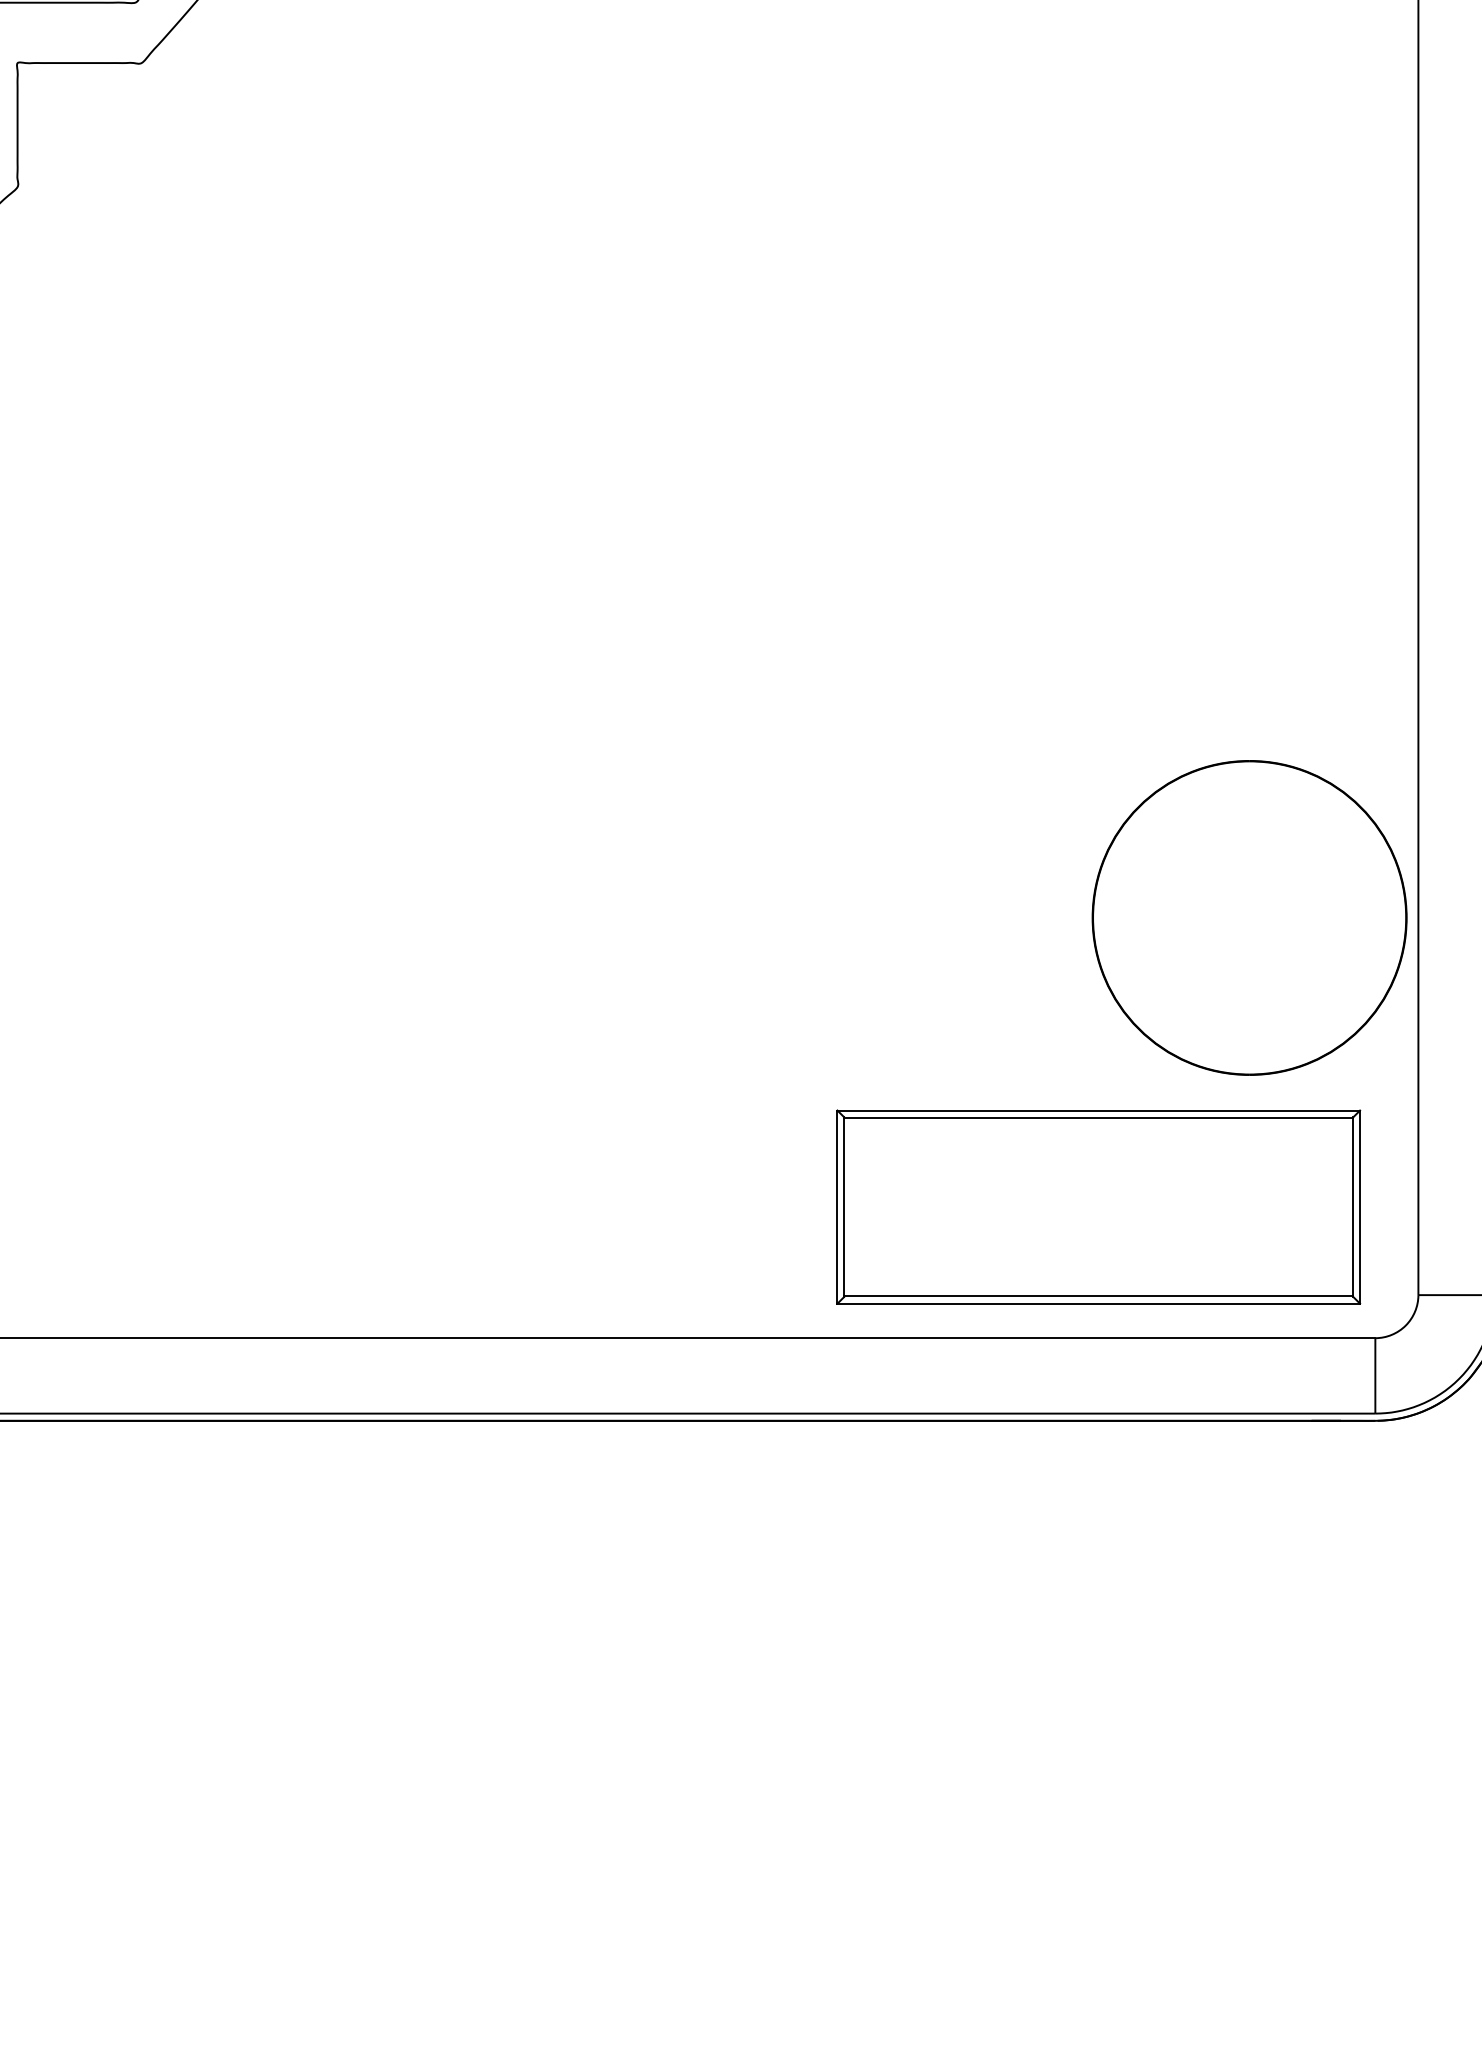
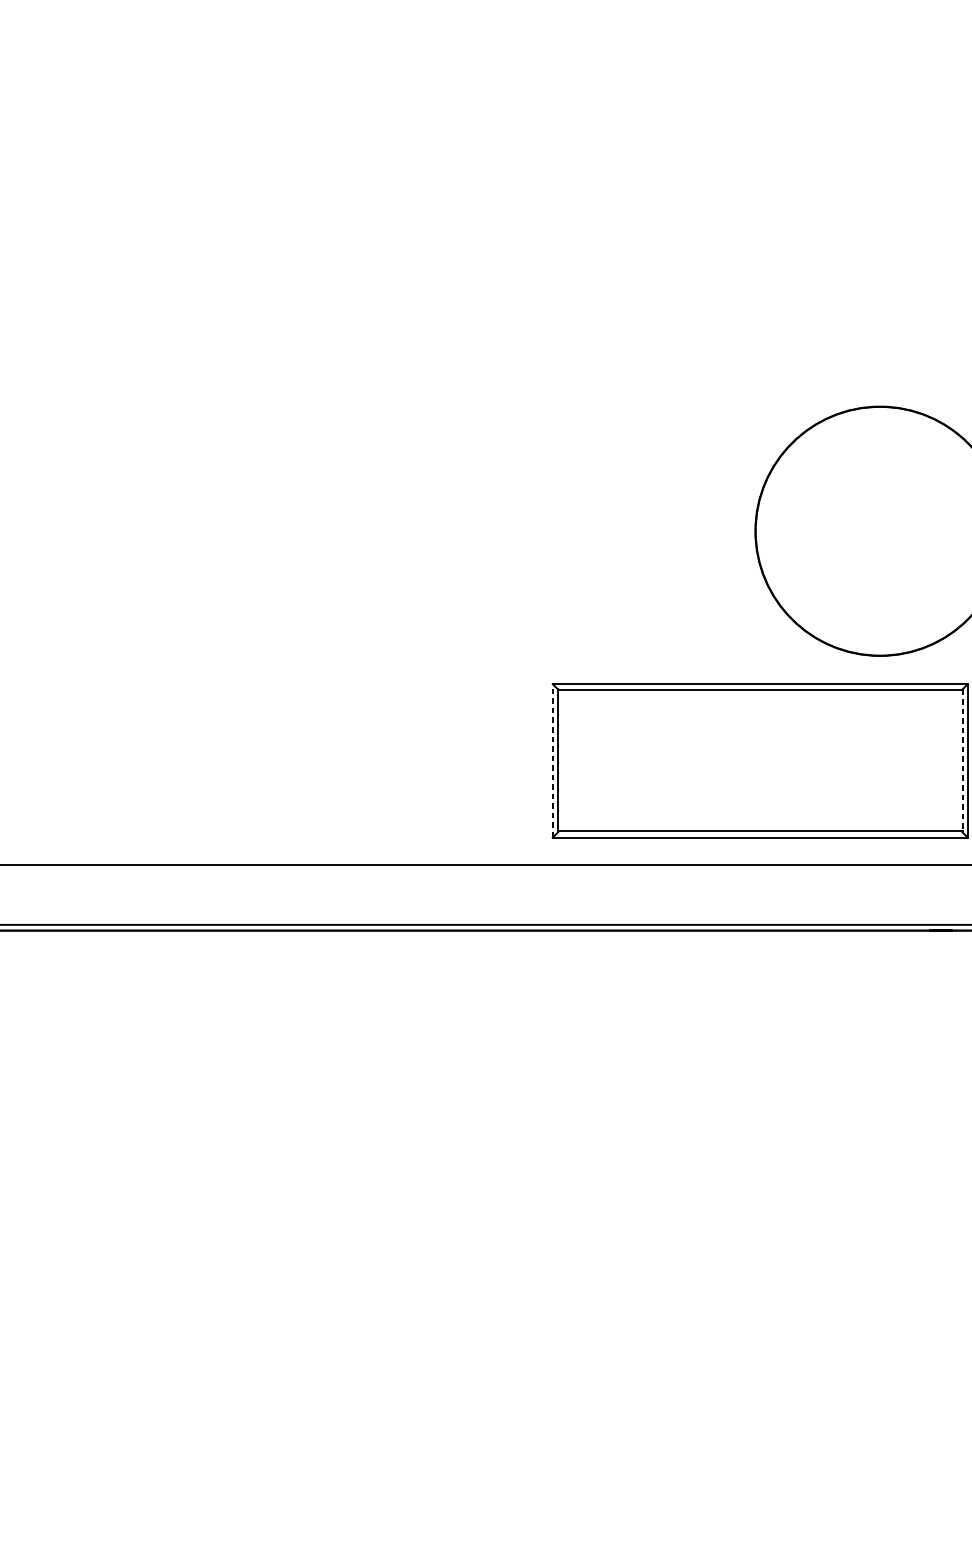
line: (837, 1207) -> (552, 761), solid -> dashed
line: (1353, 1207) -> (962, 761), solid -> dashed

